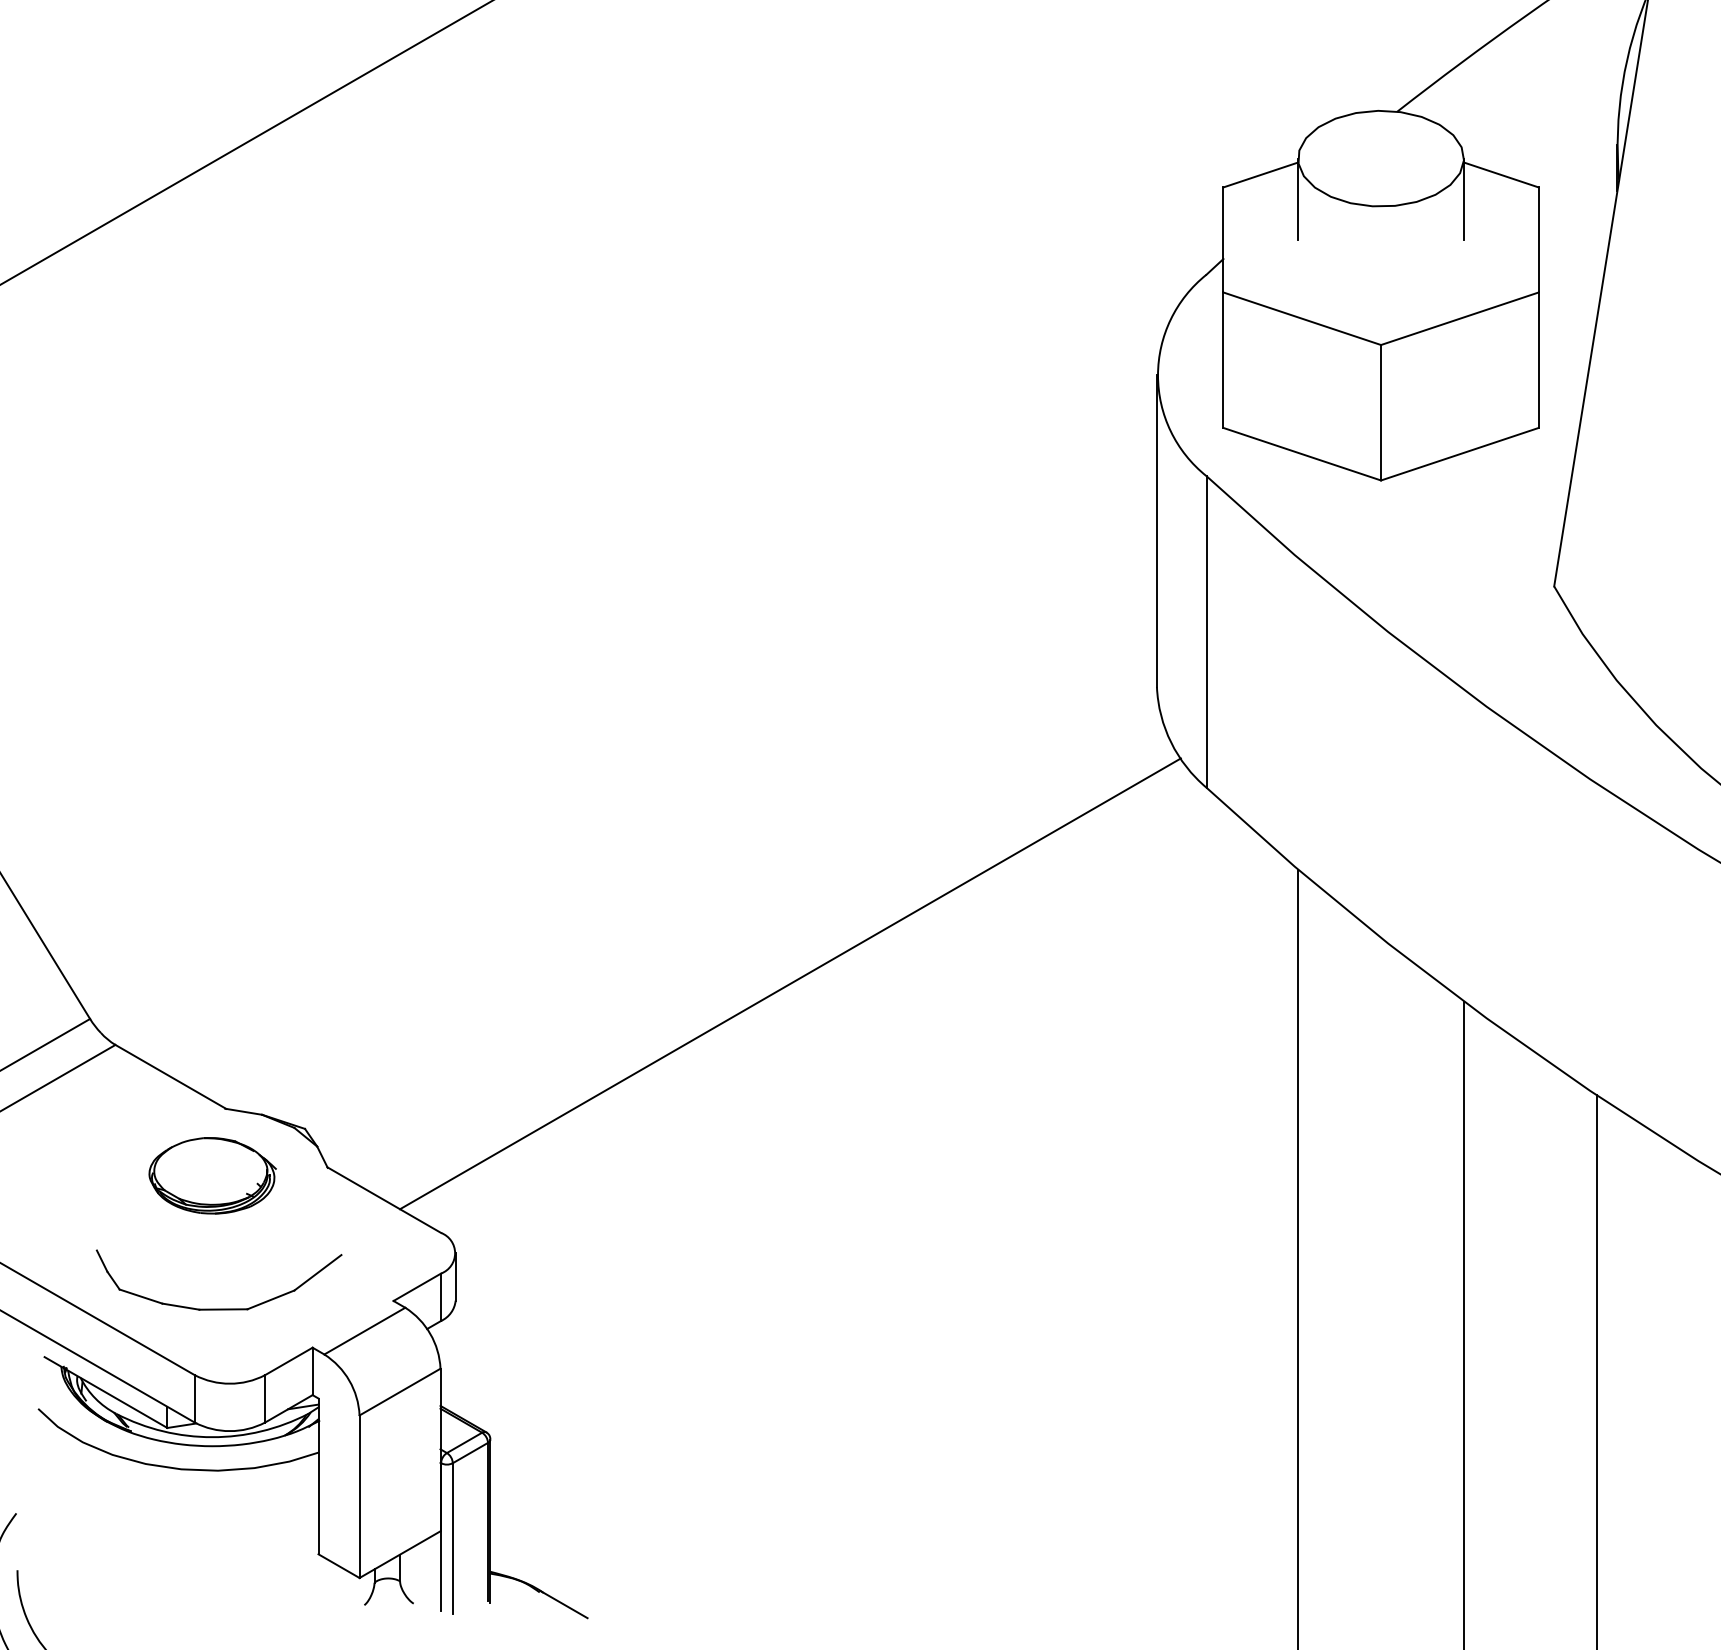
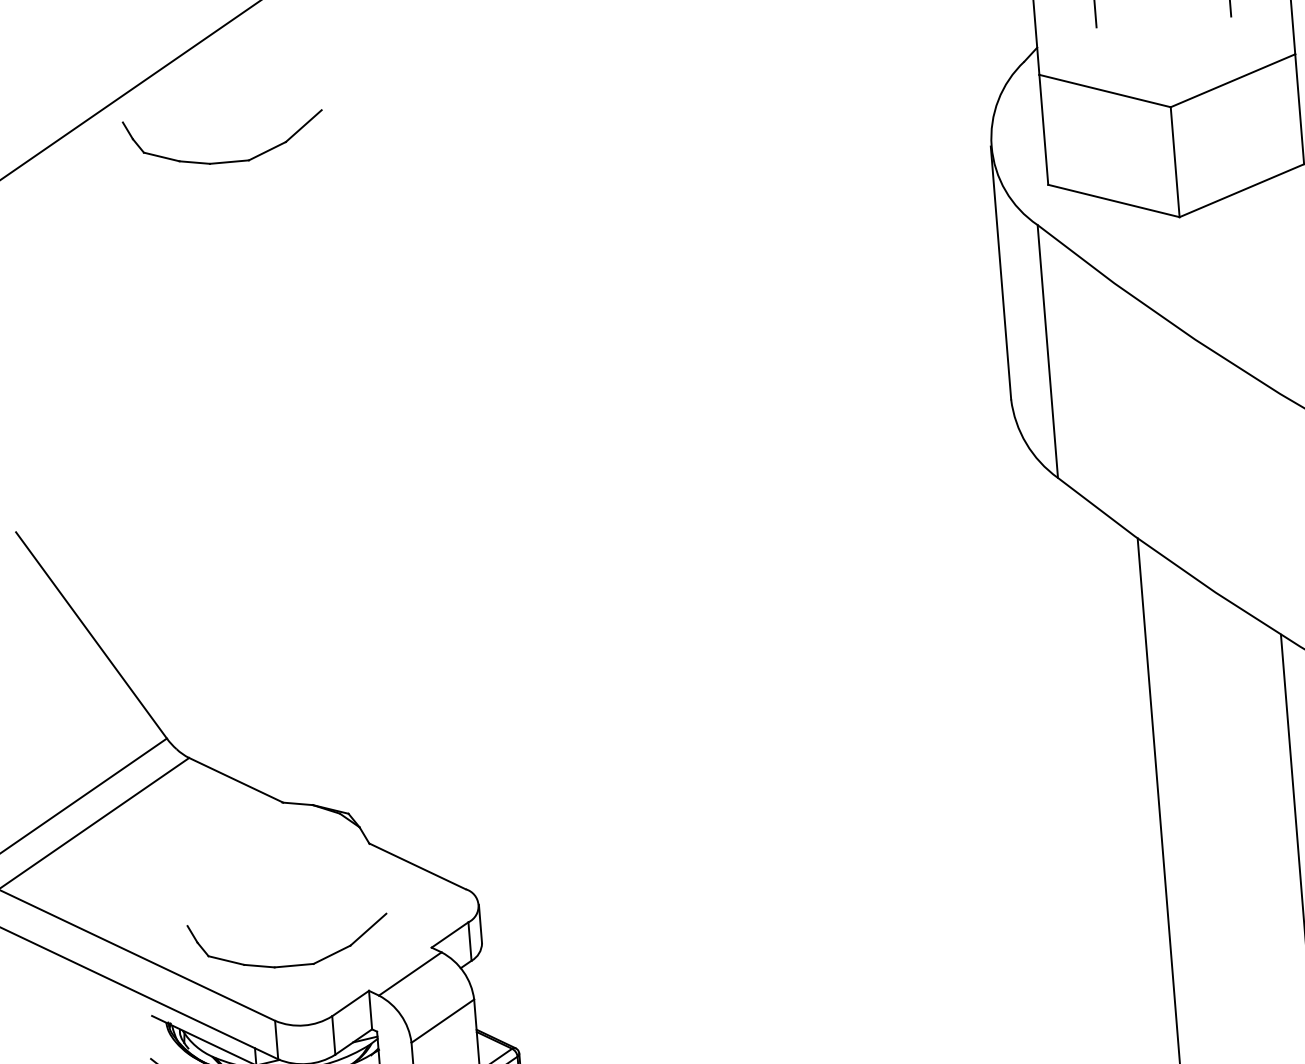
part: (218, 318) -> (225, 161), added
line: (790, 983) -> (733, 664), removed
part: (212, 1175) -> (276, 857), removed

